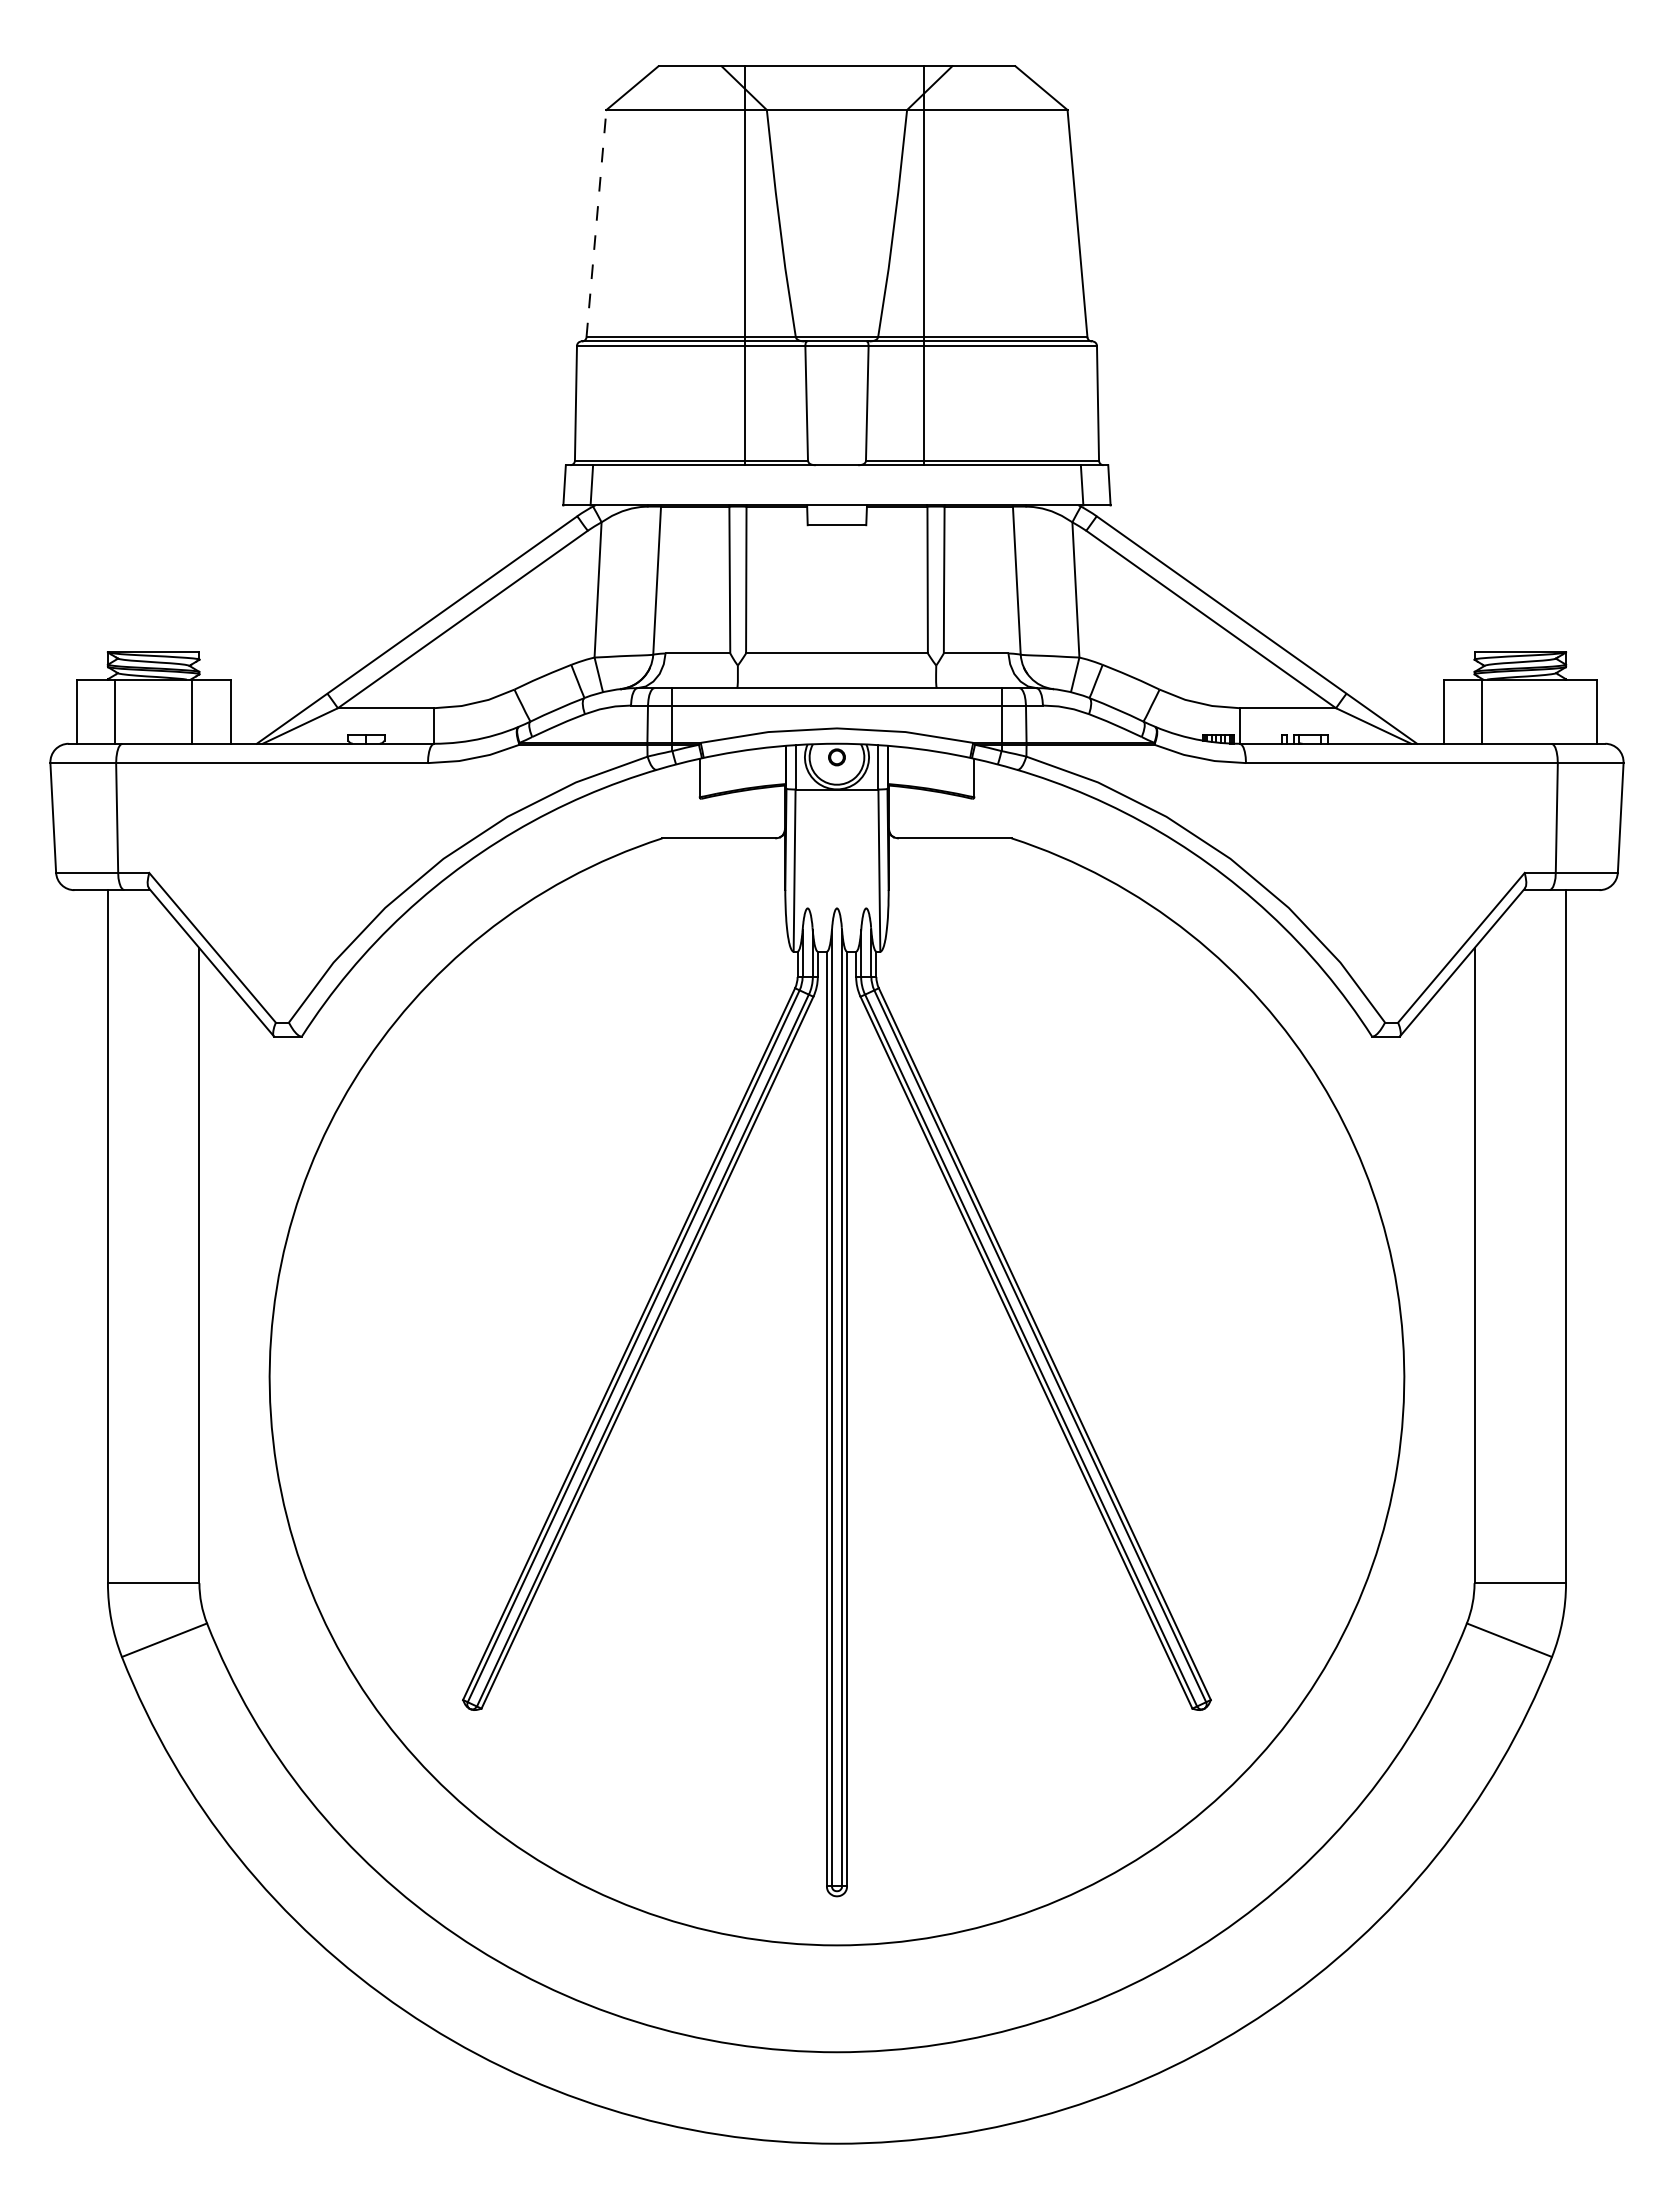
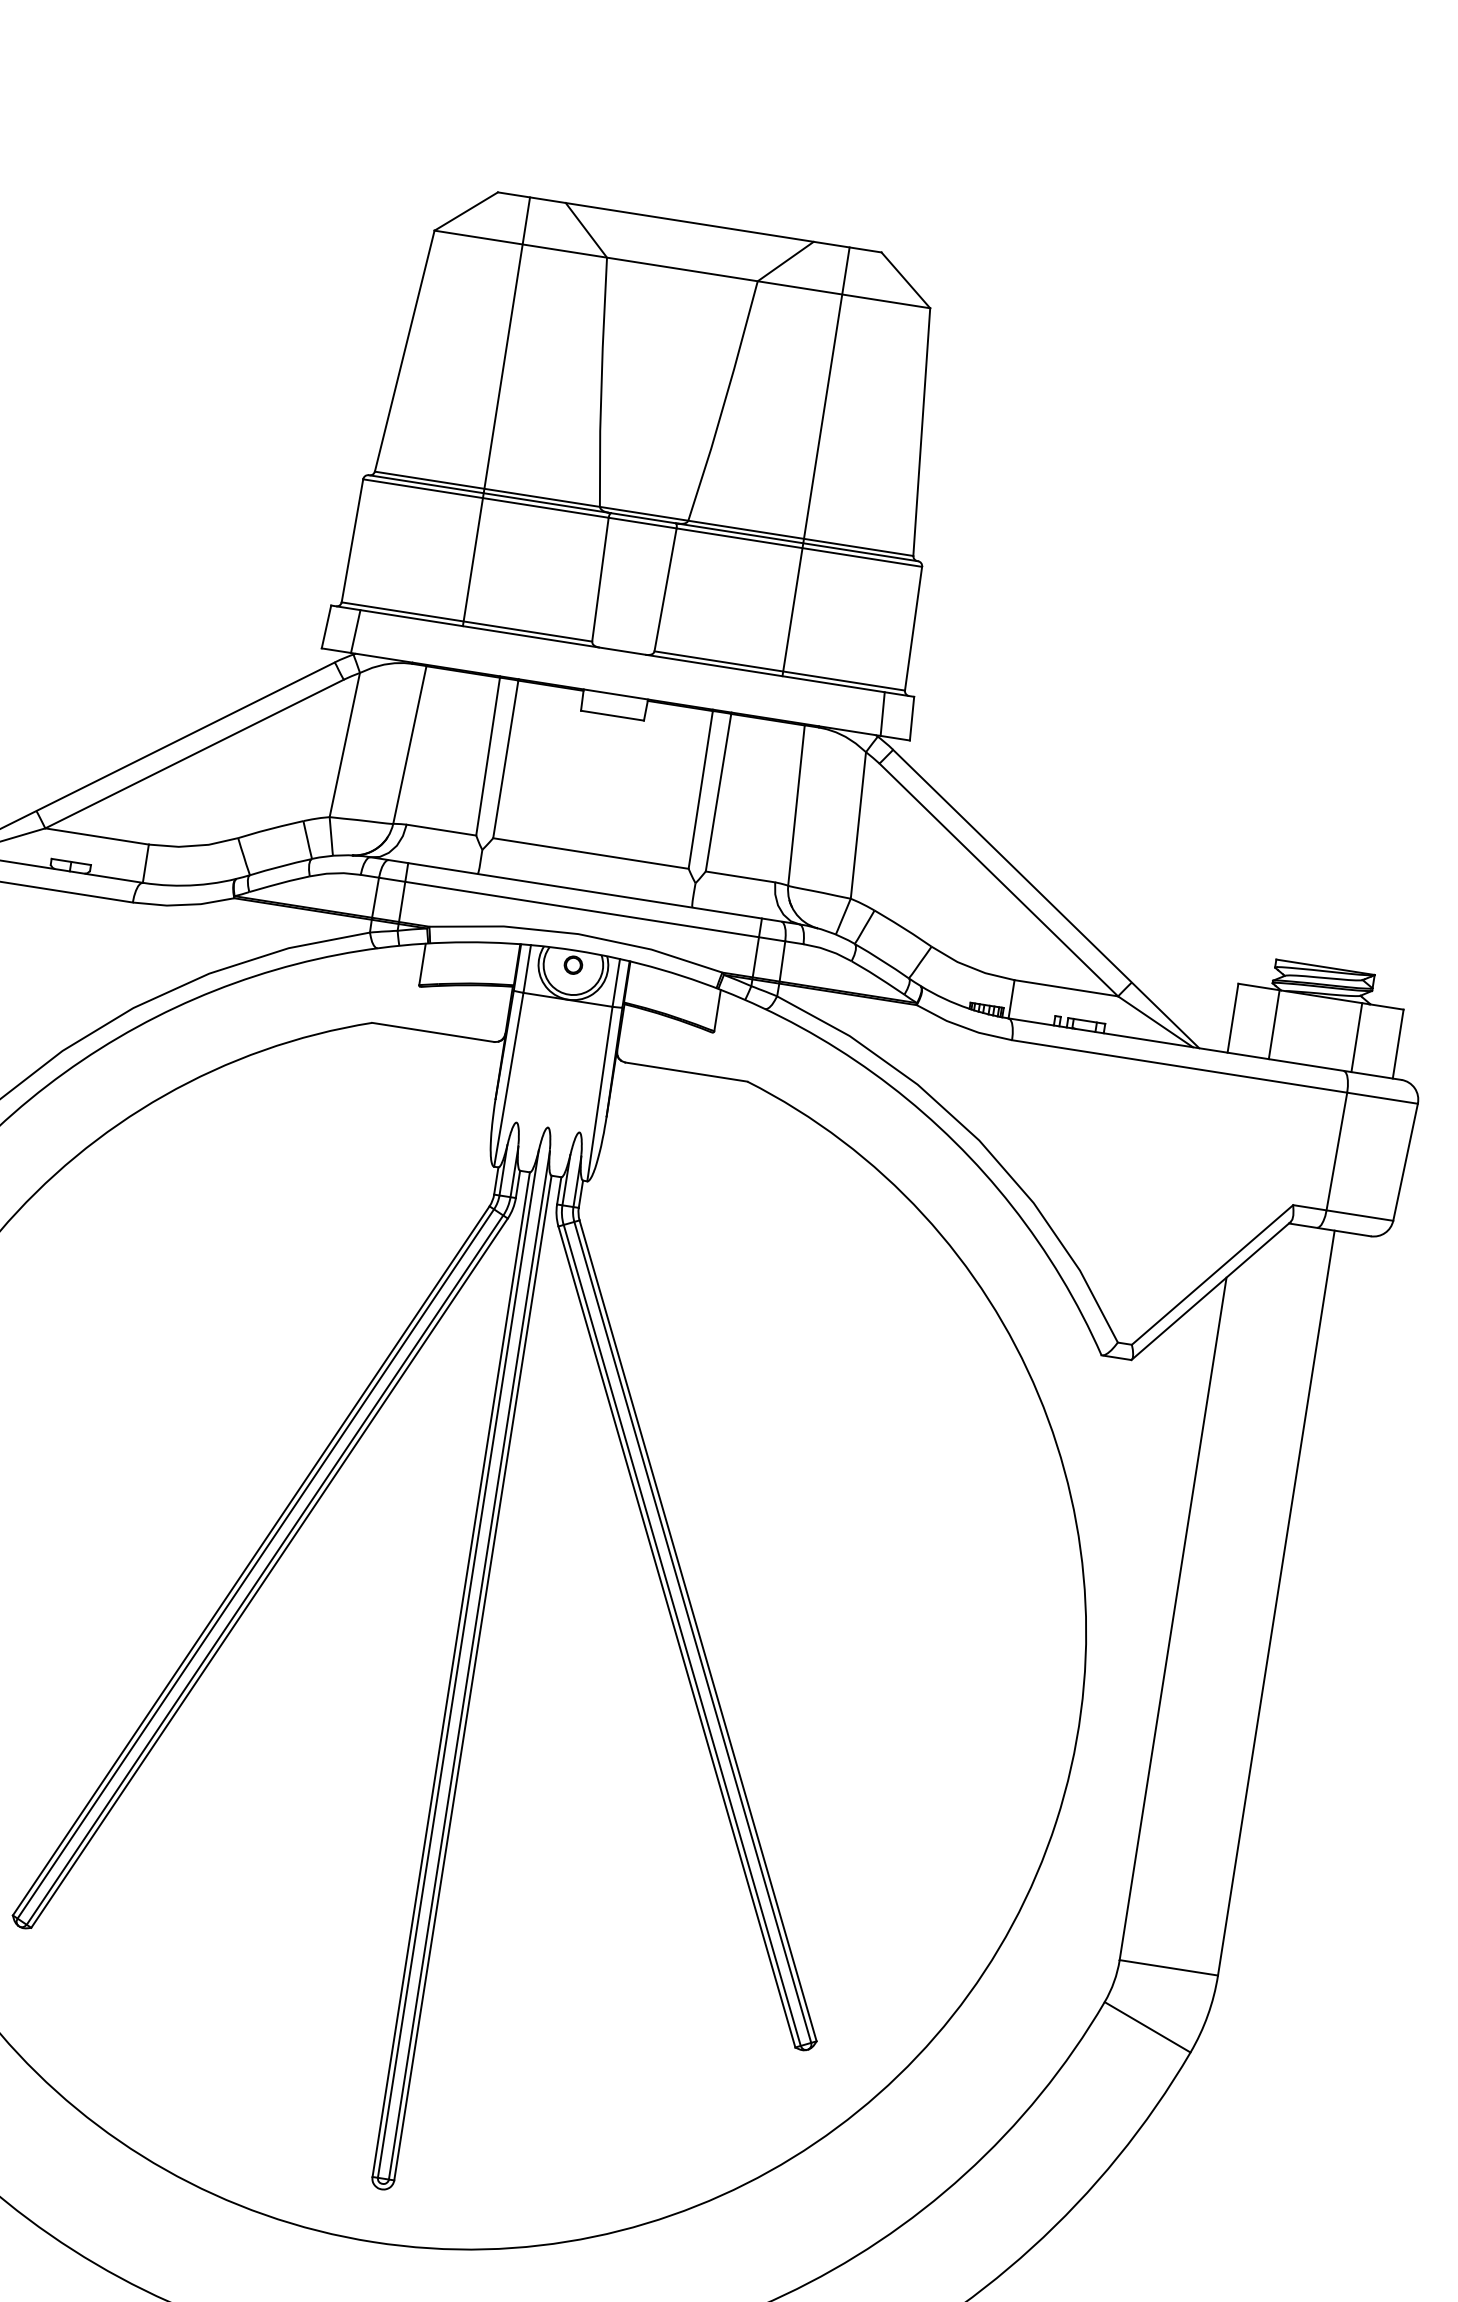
line: (596, 223) -> (404, 350), dashed -> solid
line: (745, 265) -> (496, 411), moved
line: (923, 265) -> (815, 461), moved
line: (1558, 711) -> (1356, 1037), added

